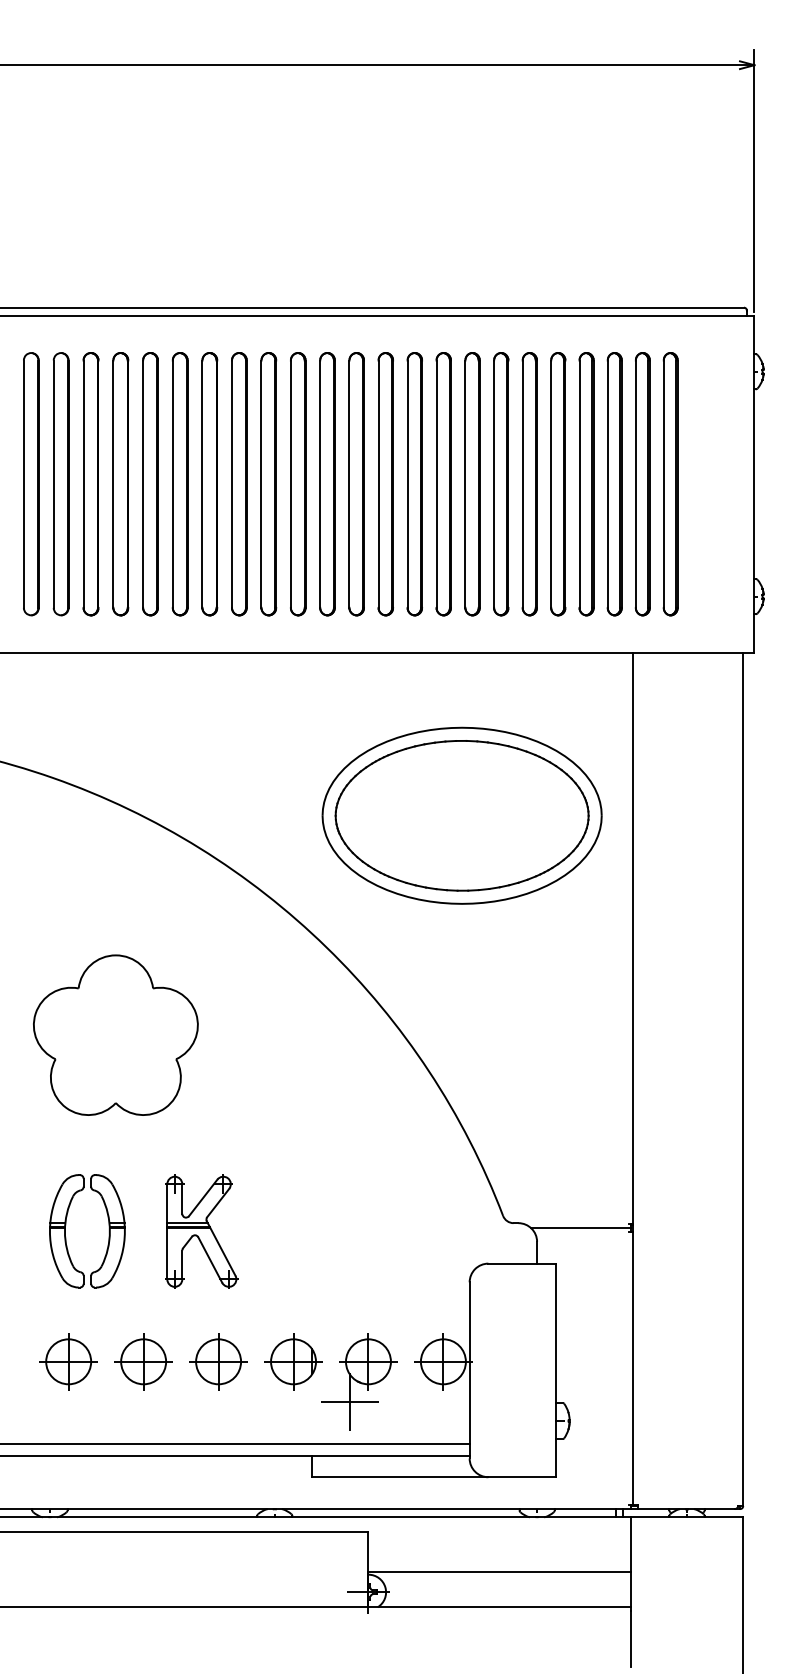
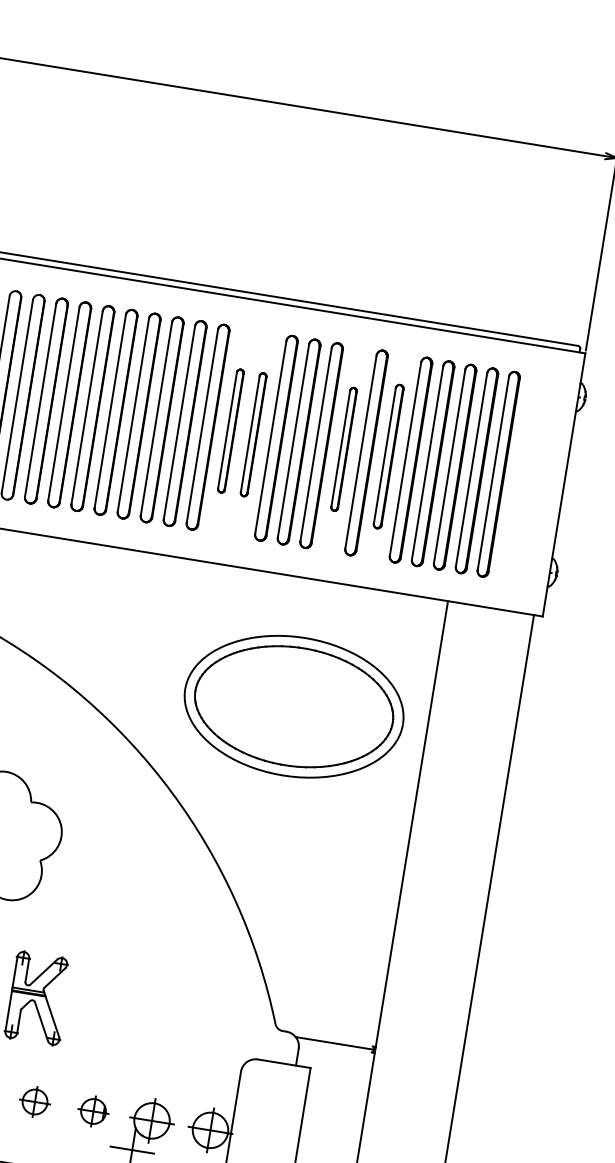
part: (327, 484) -> (230, 431), size x0.6
part: (356, 484) -> (253, 434), size x0.6
part: (472, 484) -> (344, 449), size x0.6
part: (529, 484) -> (388, 456), size x0.7
part: (218, 1361) -> (35, 1101), size x0.7
part: (293, 1361) -> (93, 1111), size x0.7

